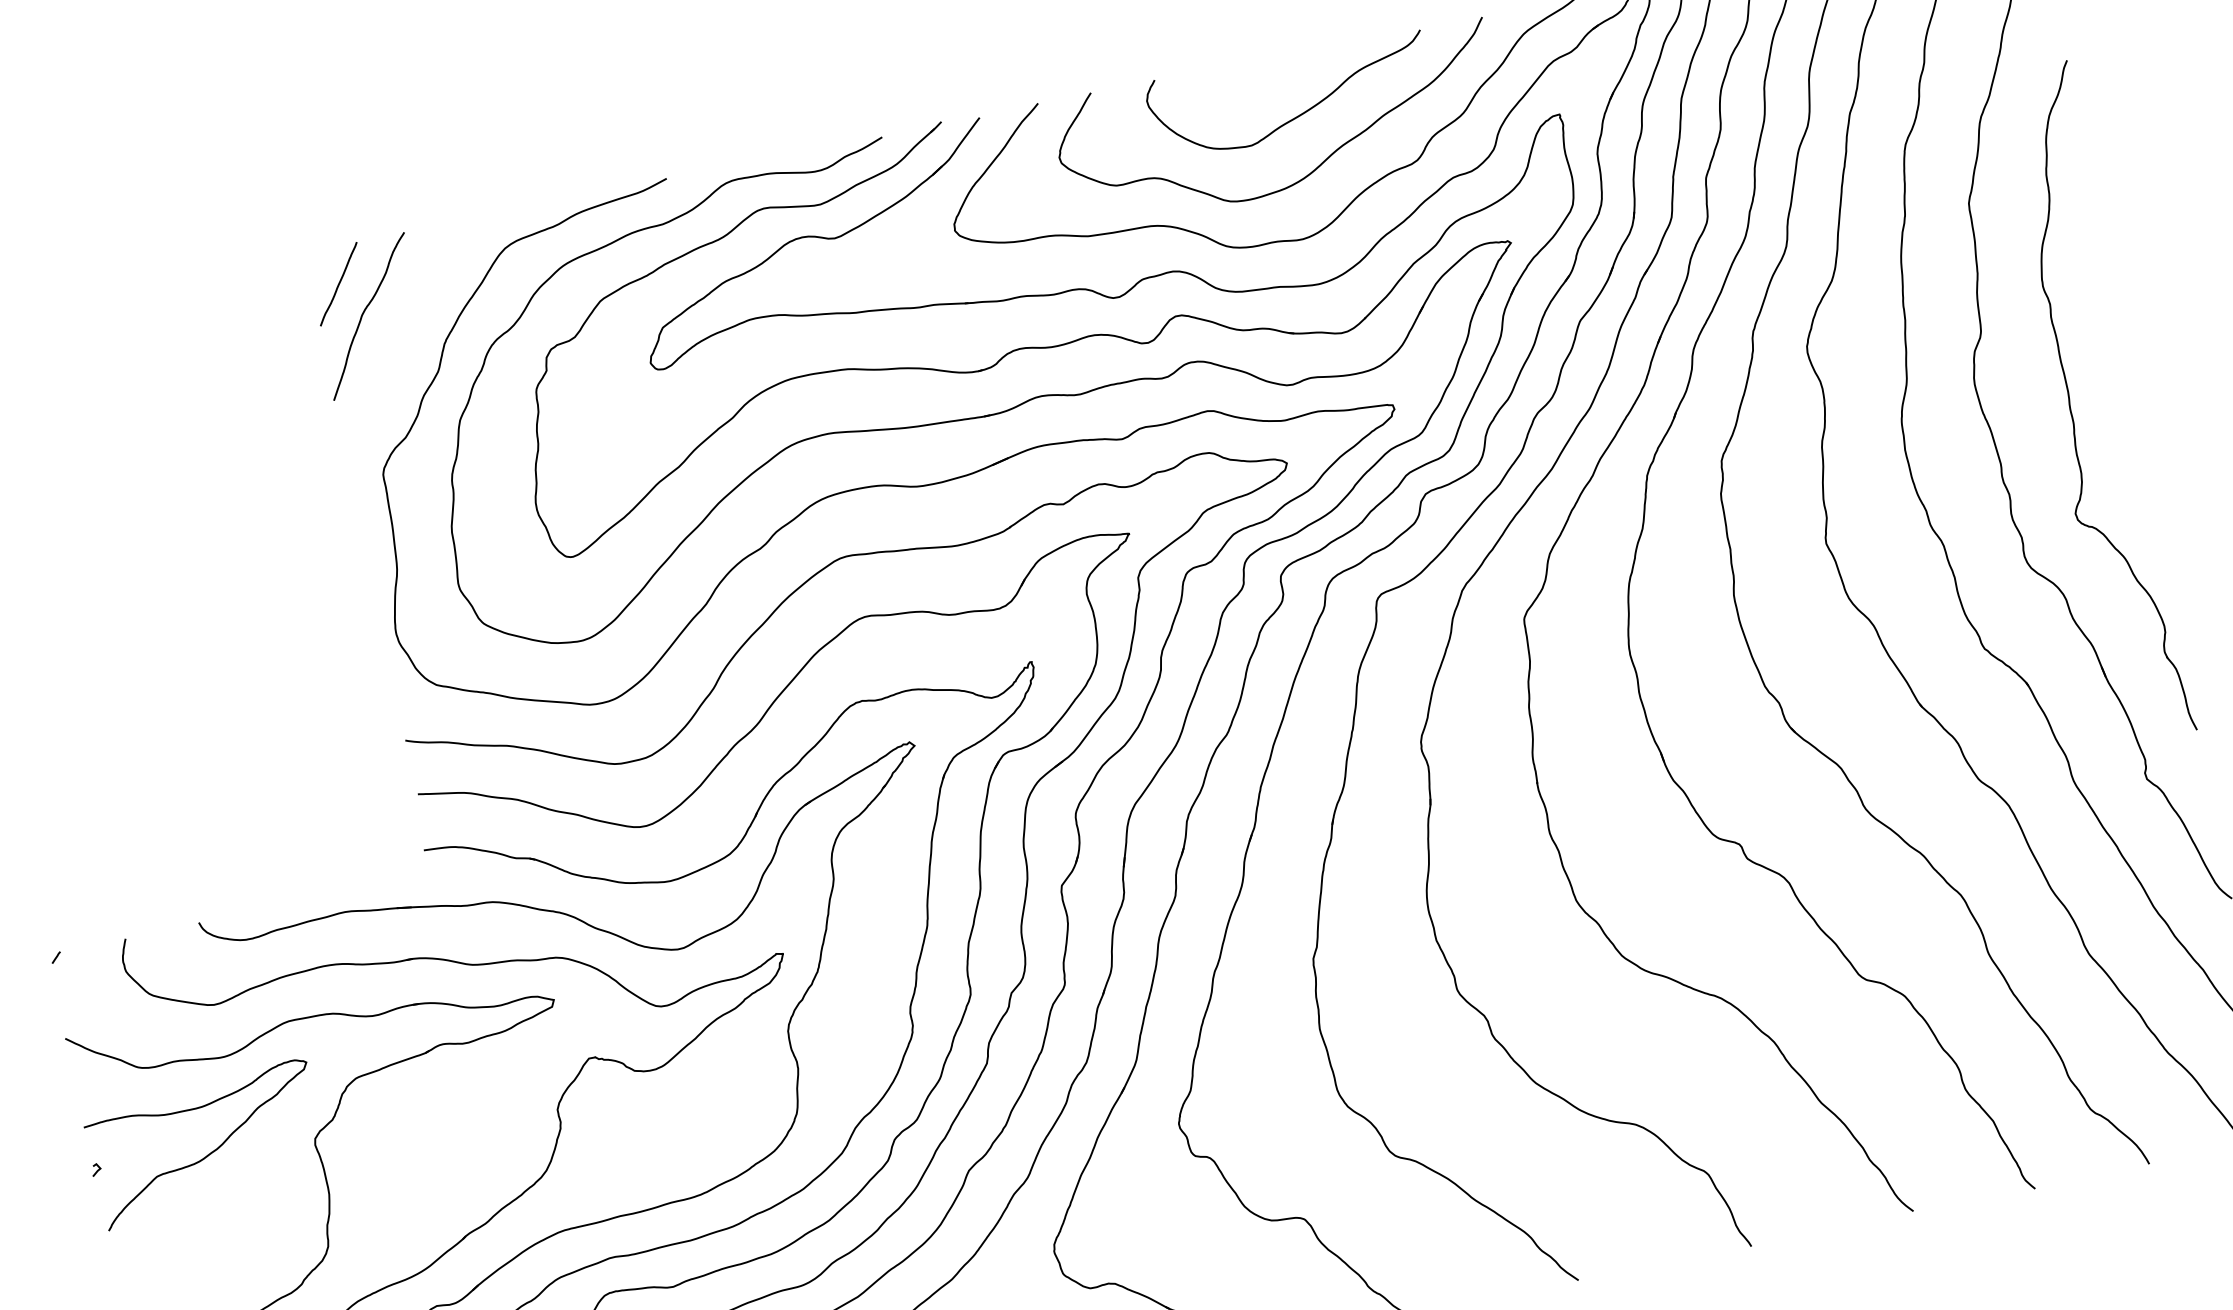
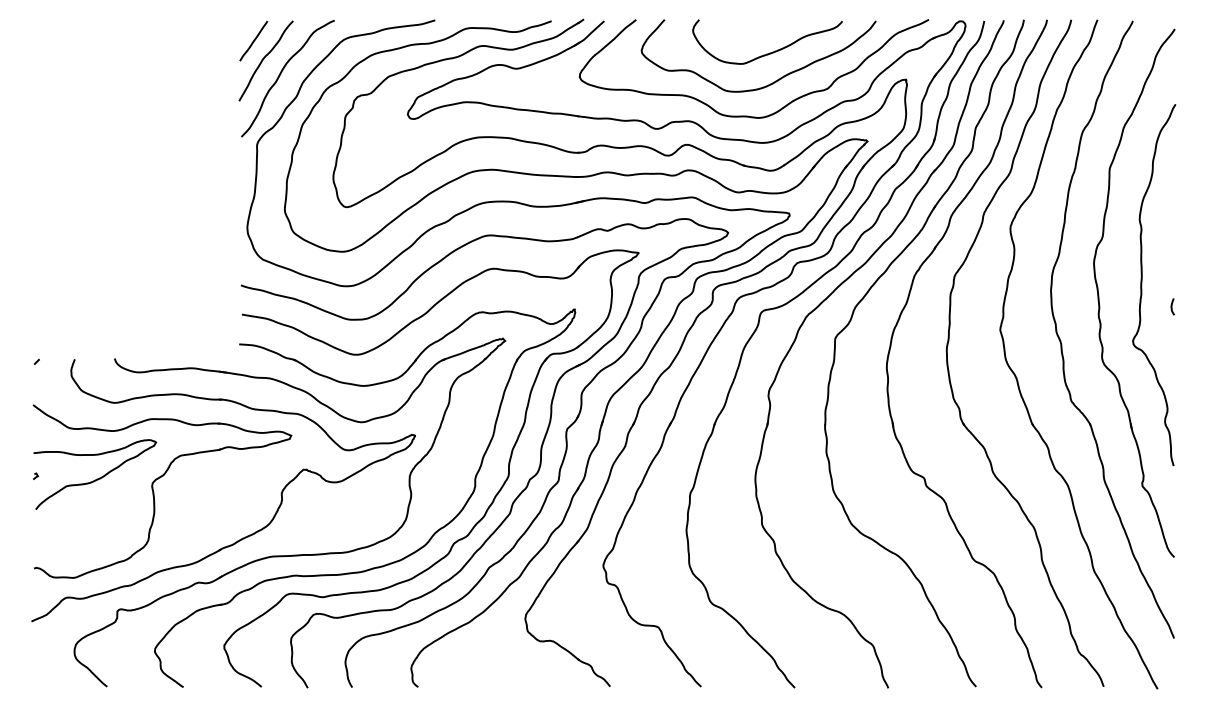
curve: (402, 335) -> (281, 74), added
curve: (2135, 435) -> (1172, 306), added

